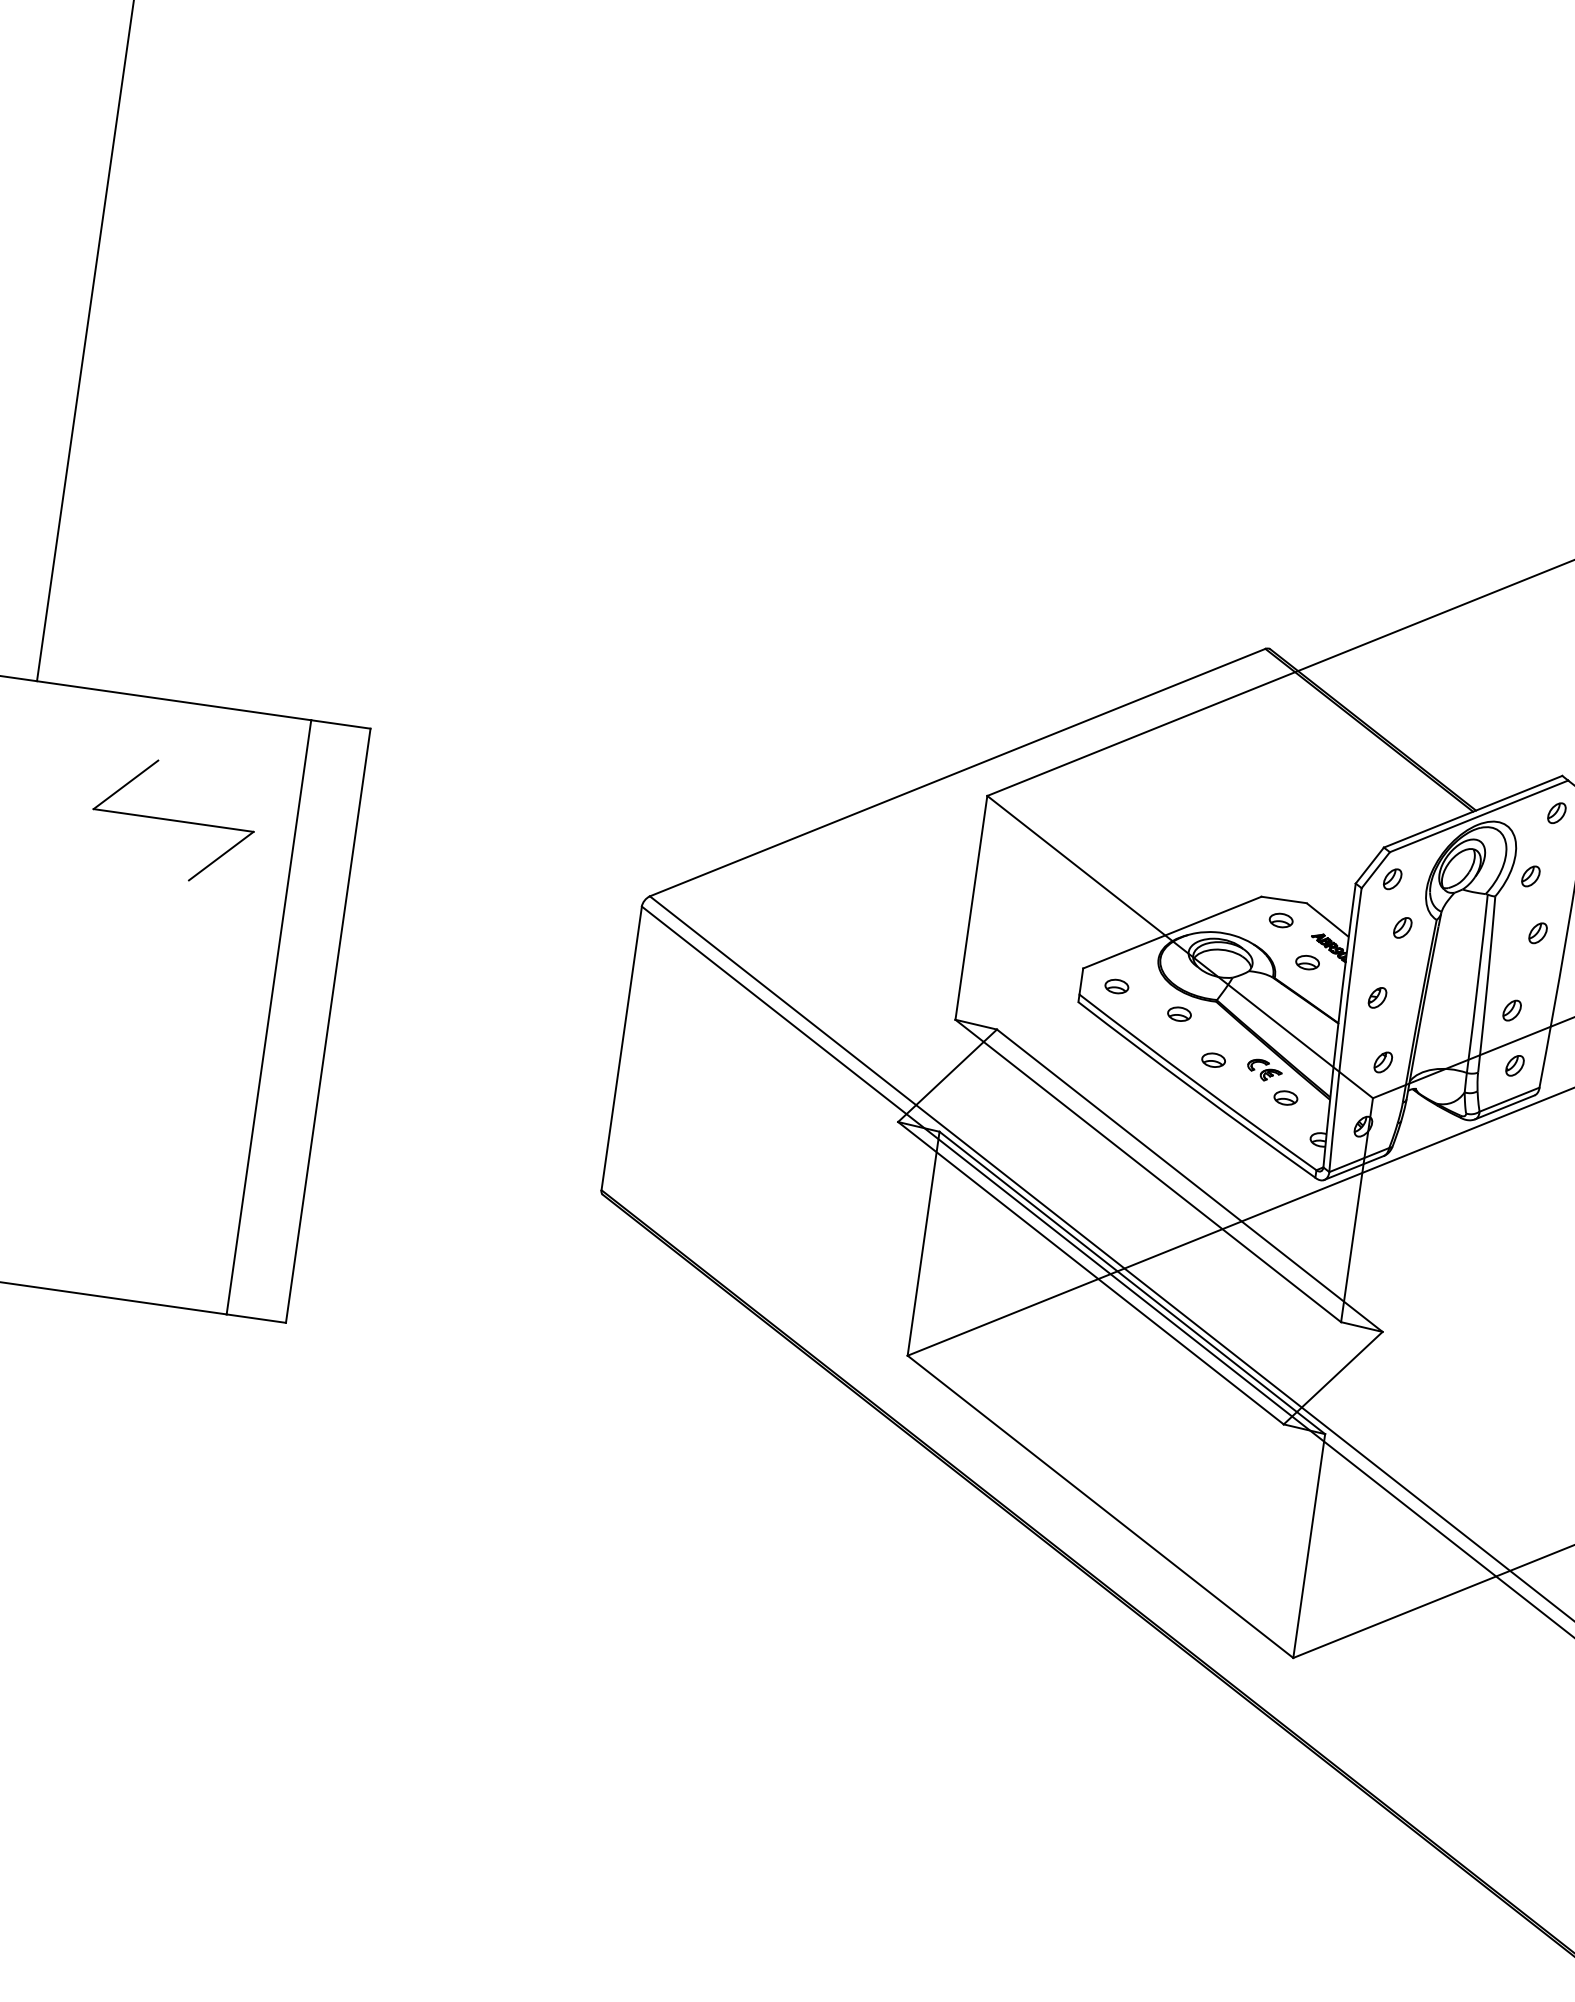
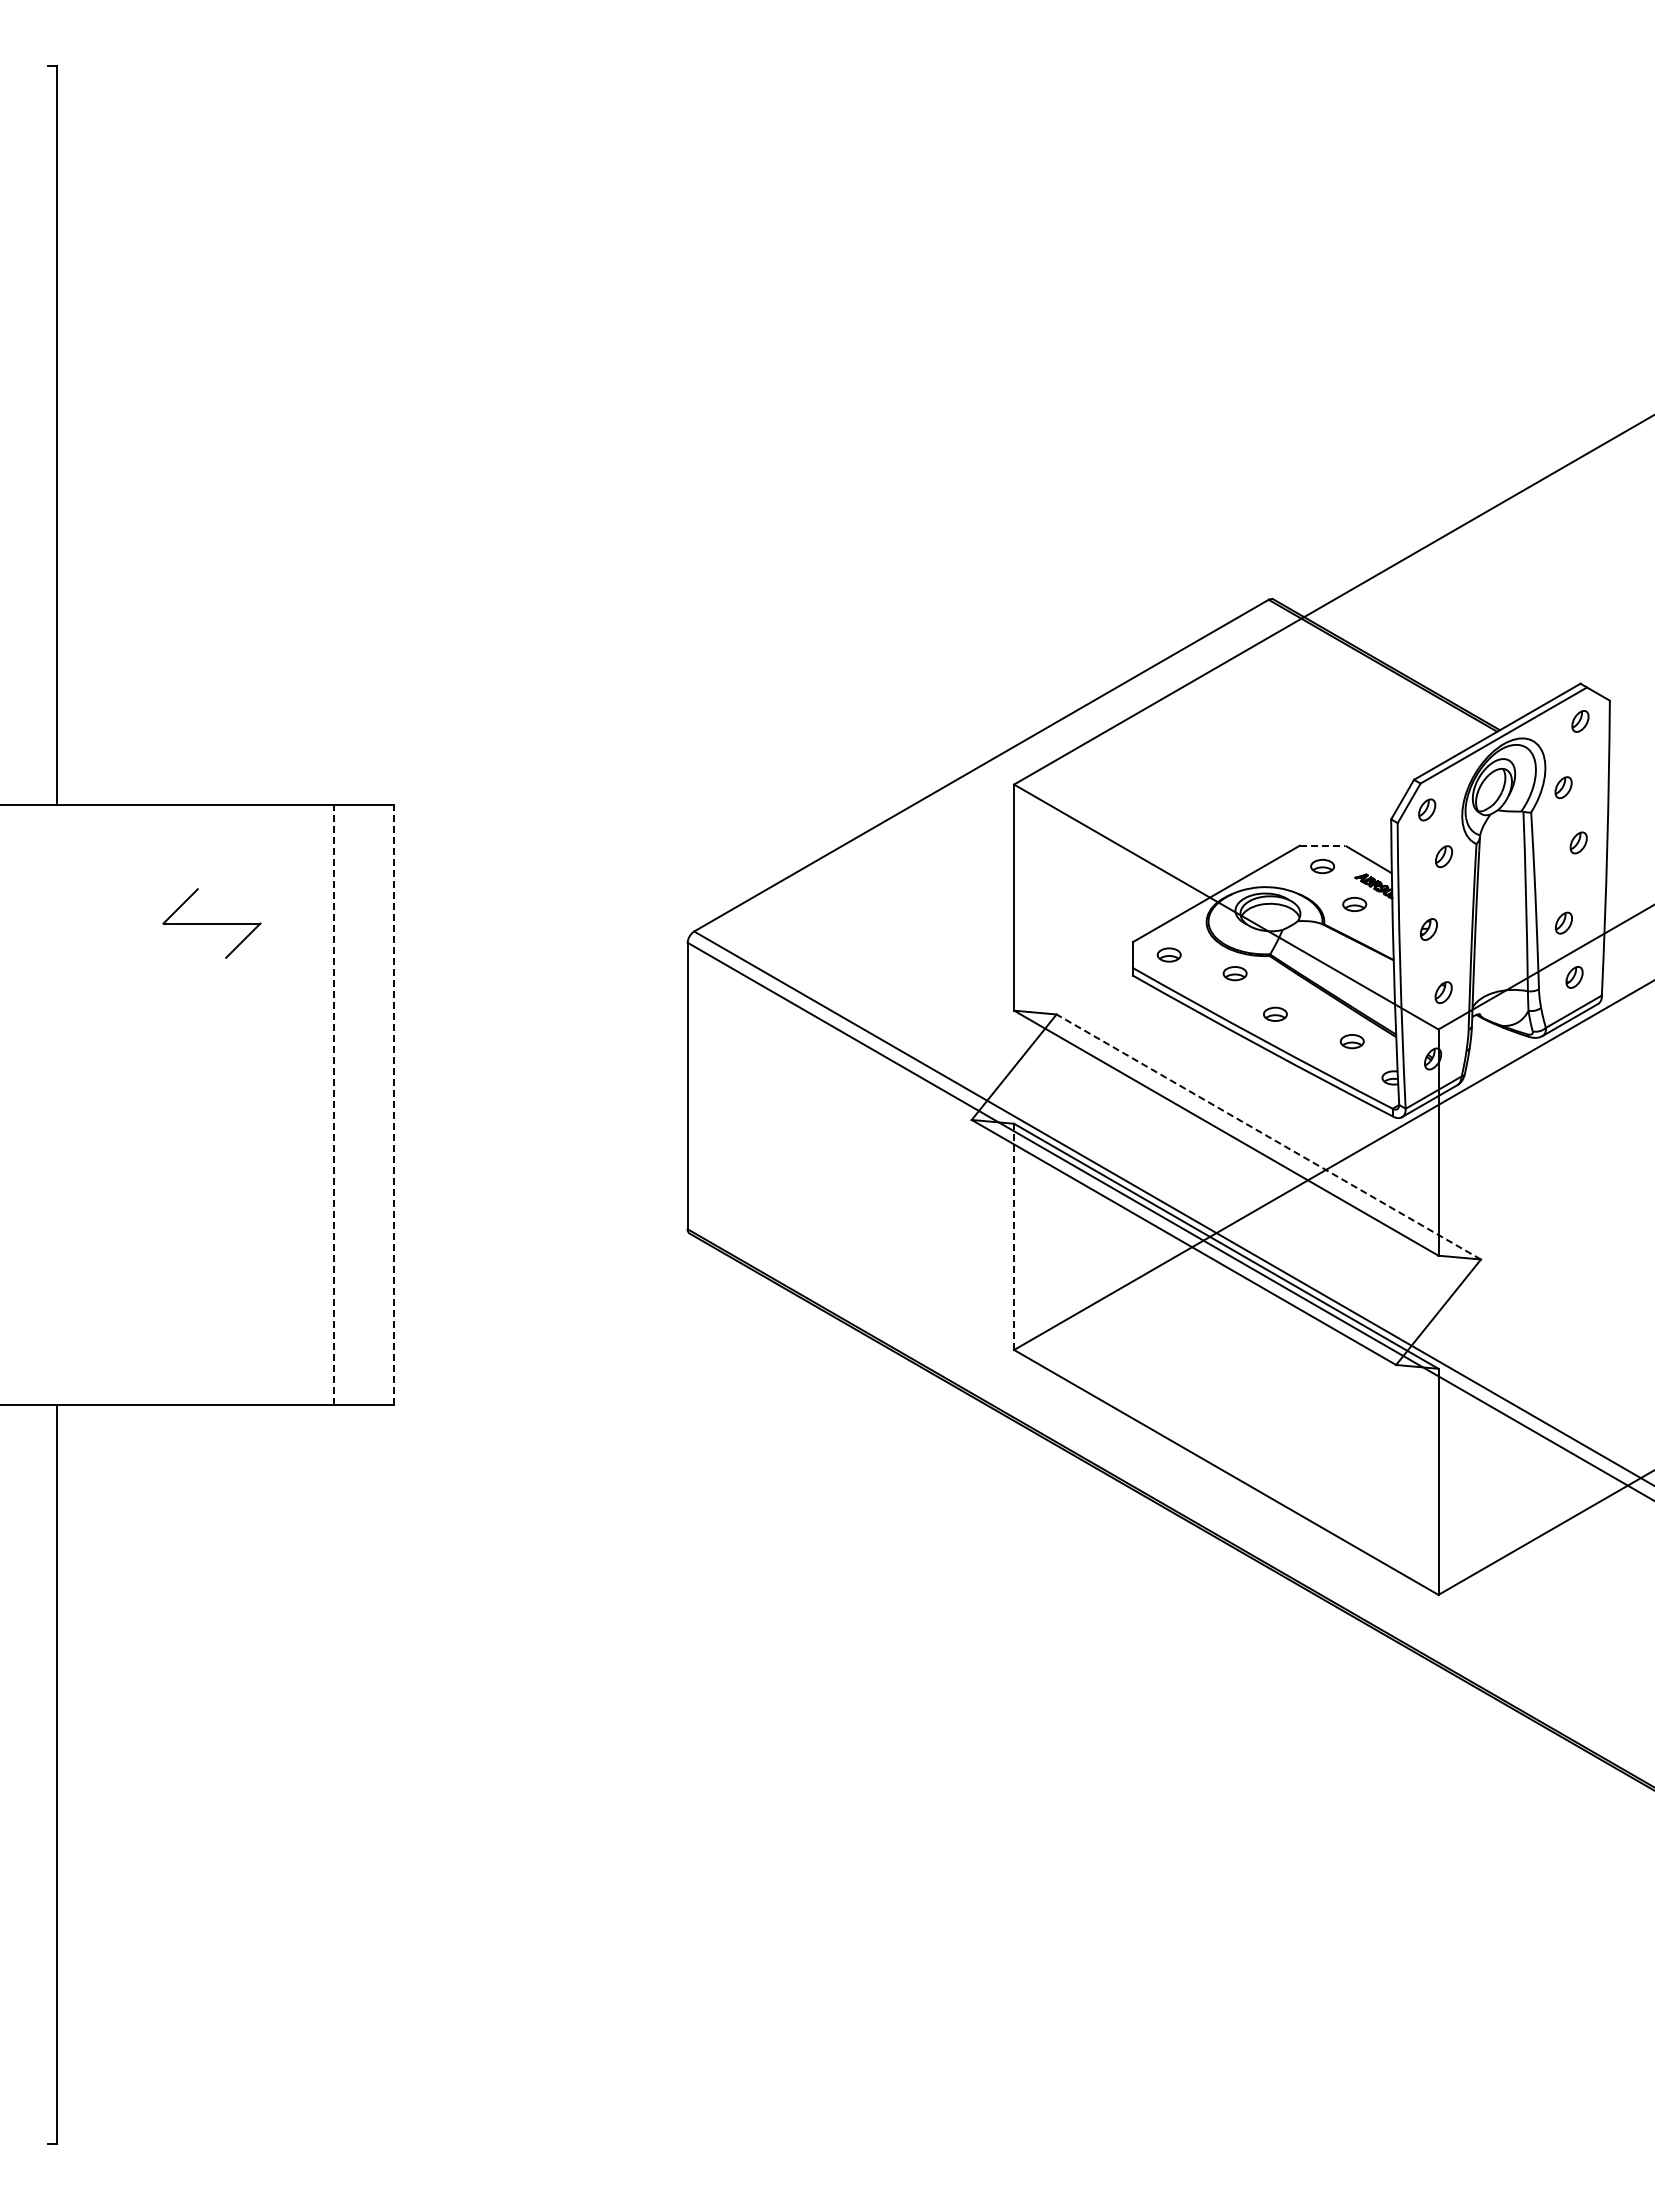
part: (173, 820) -> (211, 923), size x0.6
line: (1284, 899) -> (1322, 845), solid -> dashed
line: (269, 1016) -> (334, 1104), solid -> dashed
line: (328, 1025) -> (394, 1104), solid -> dashed
part: (1264, 1070) -> (1327, 1017), removed
line: (1189, 1180) -> (1268, 1136), solid -> dashed
line: (924, 1243) -> (1014, 1236), solid -> dashed

